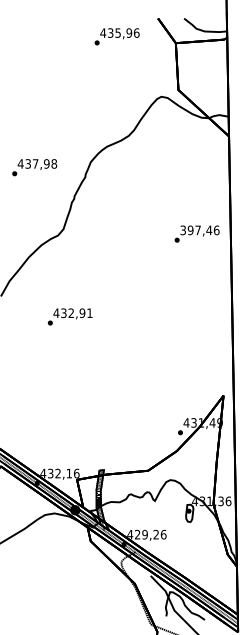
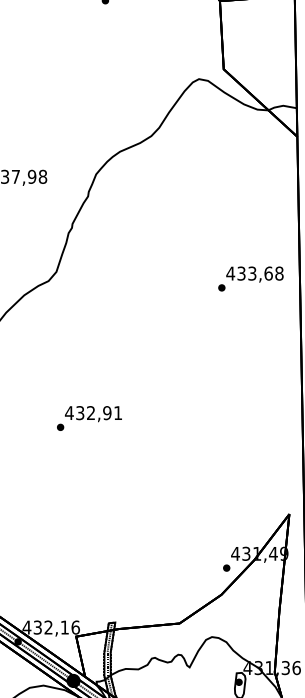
text: (199, 230) -> (254, 273), 397,46 -> 433,68
text: (70, 316) -> (89, 417), moved

